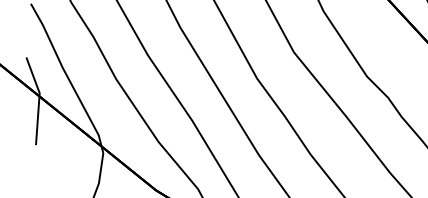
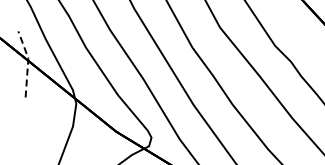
line: (39, 100) -> (28, 63), solid -> dashed

